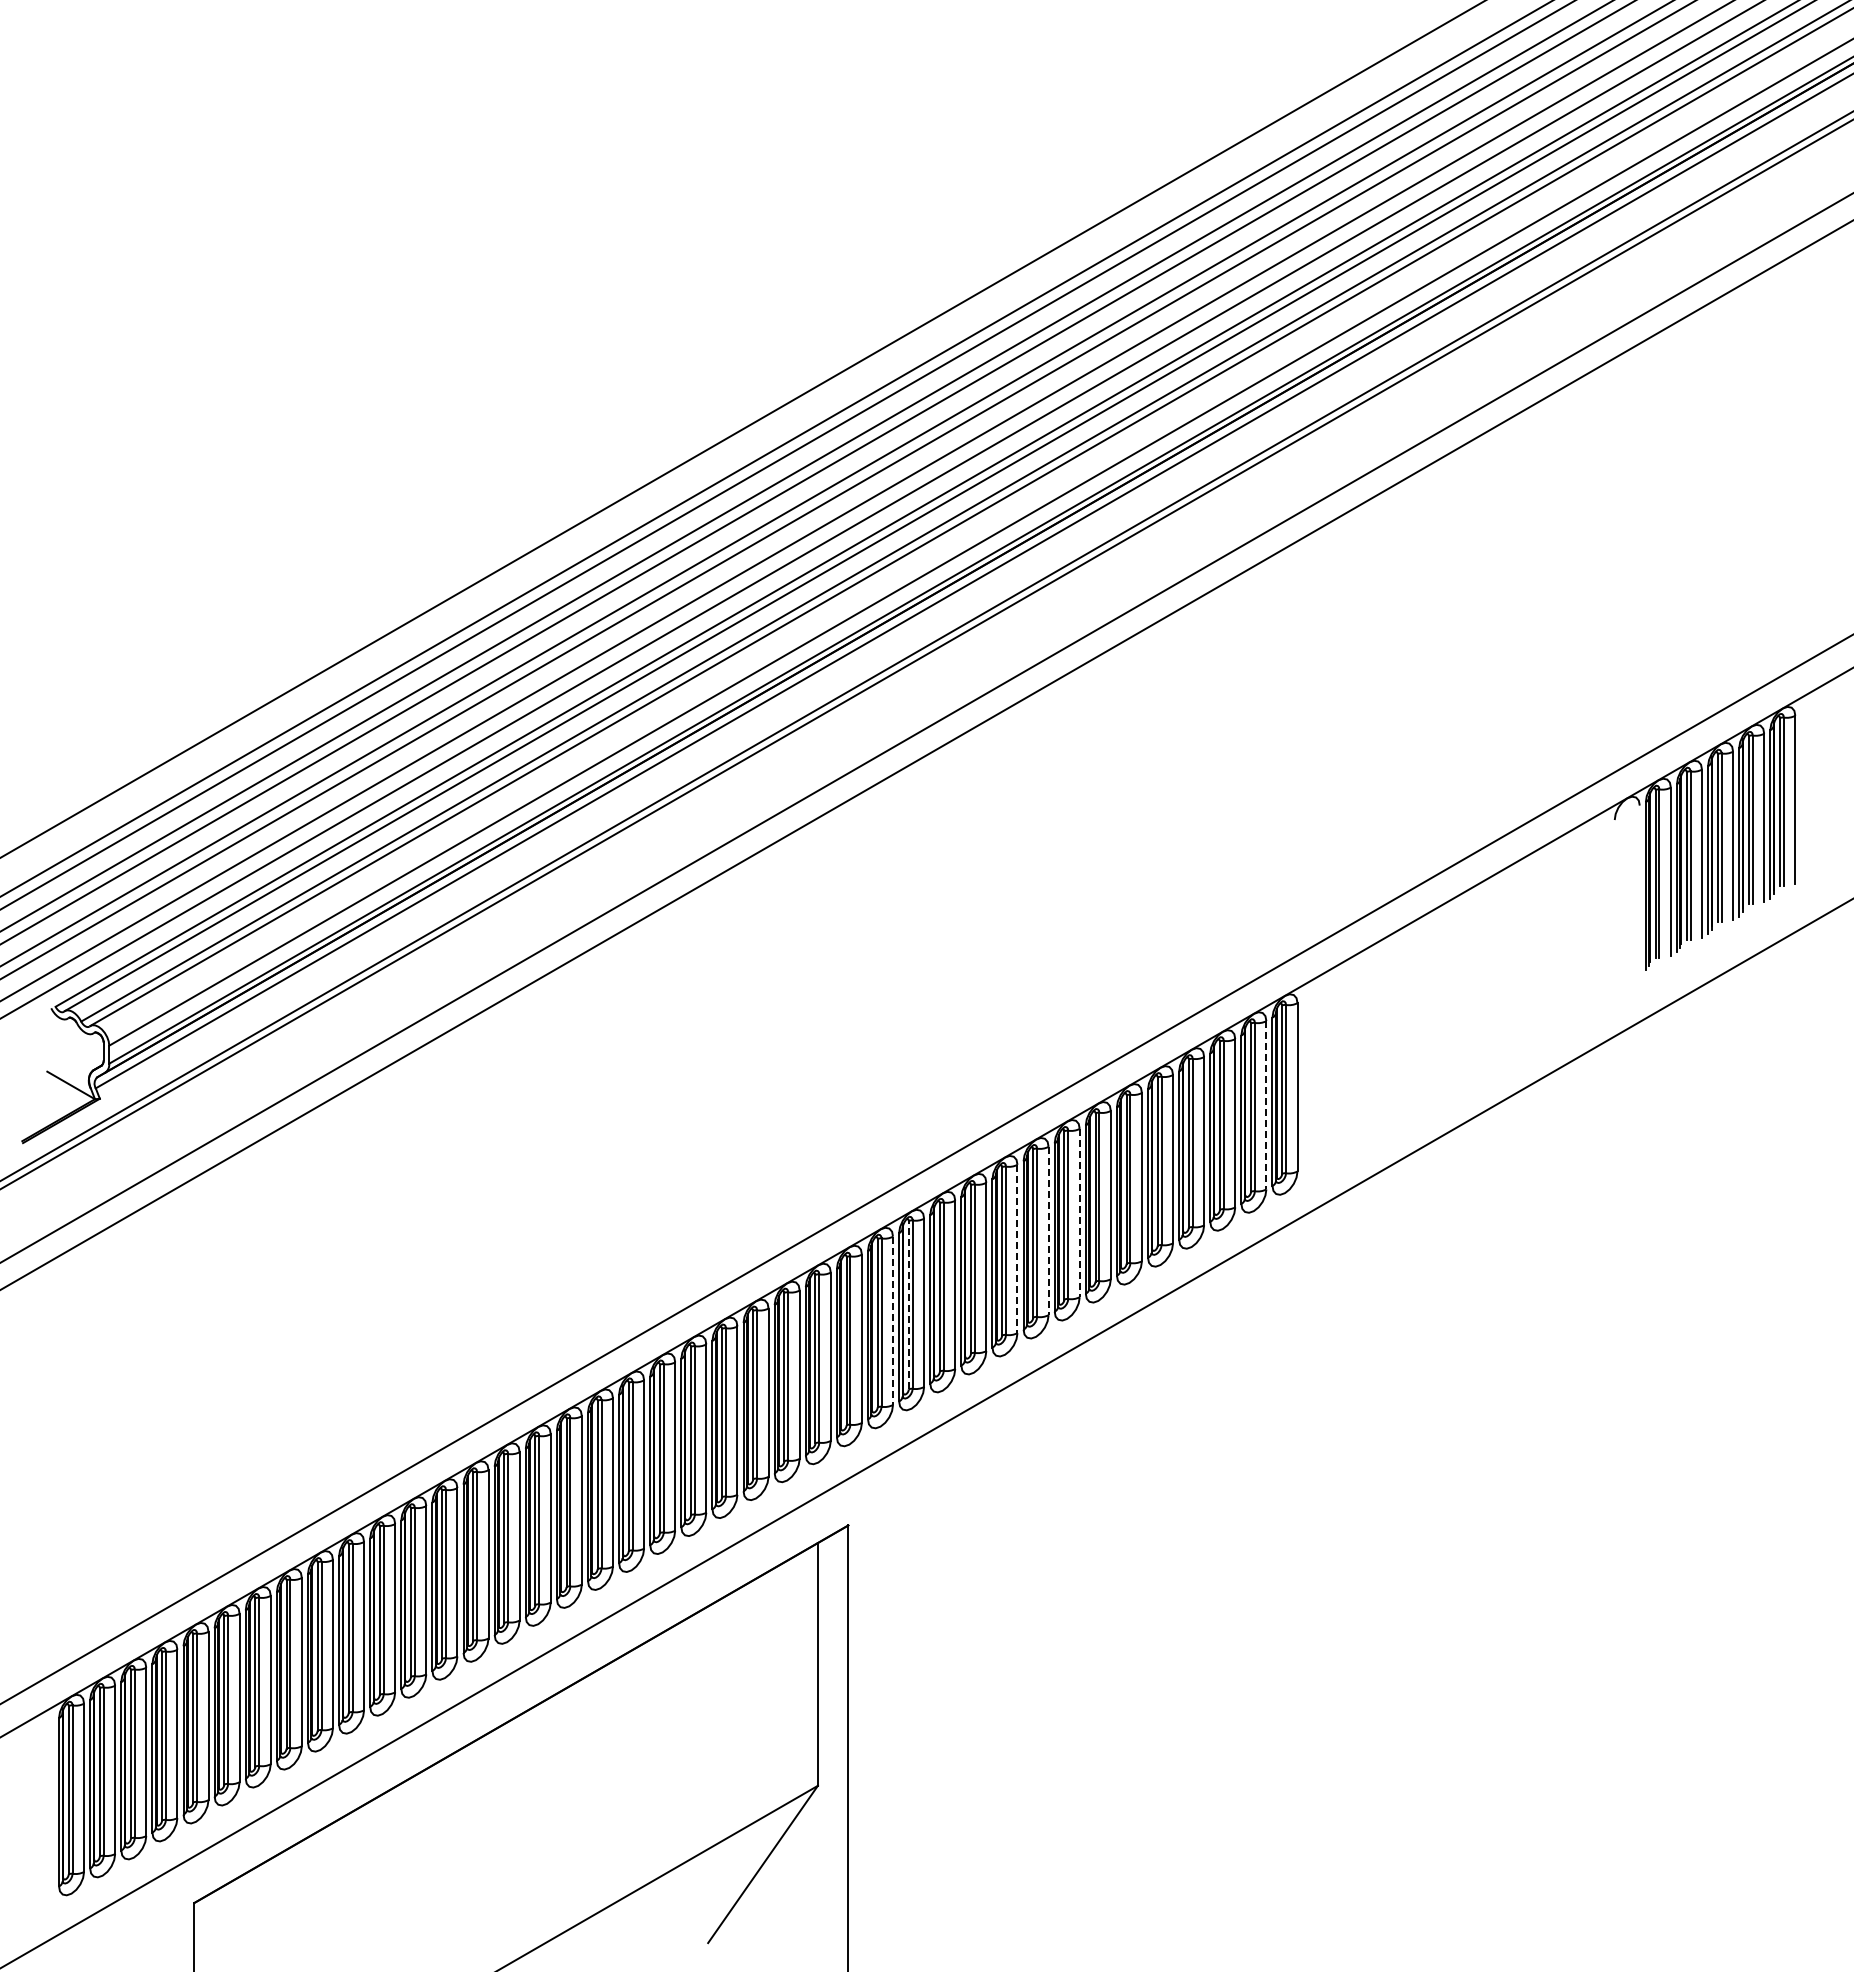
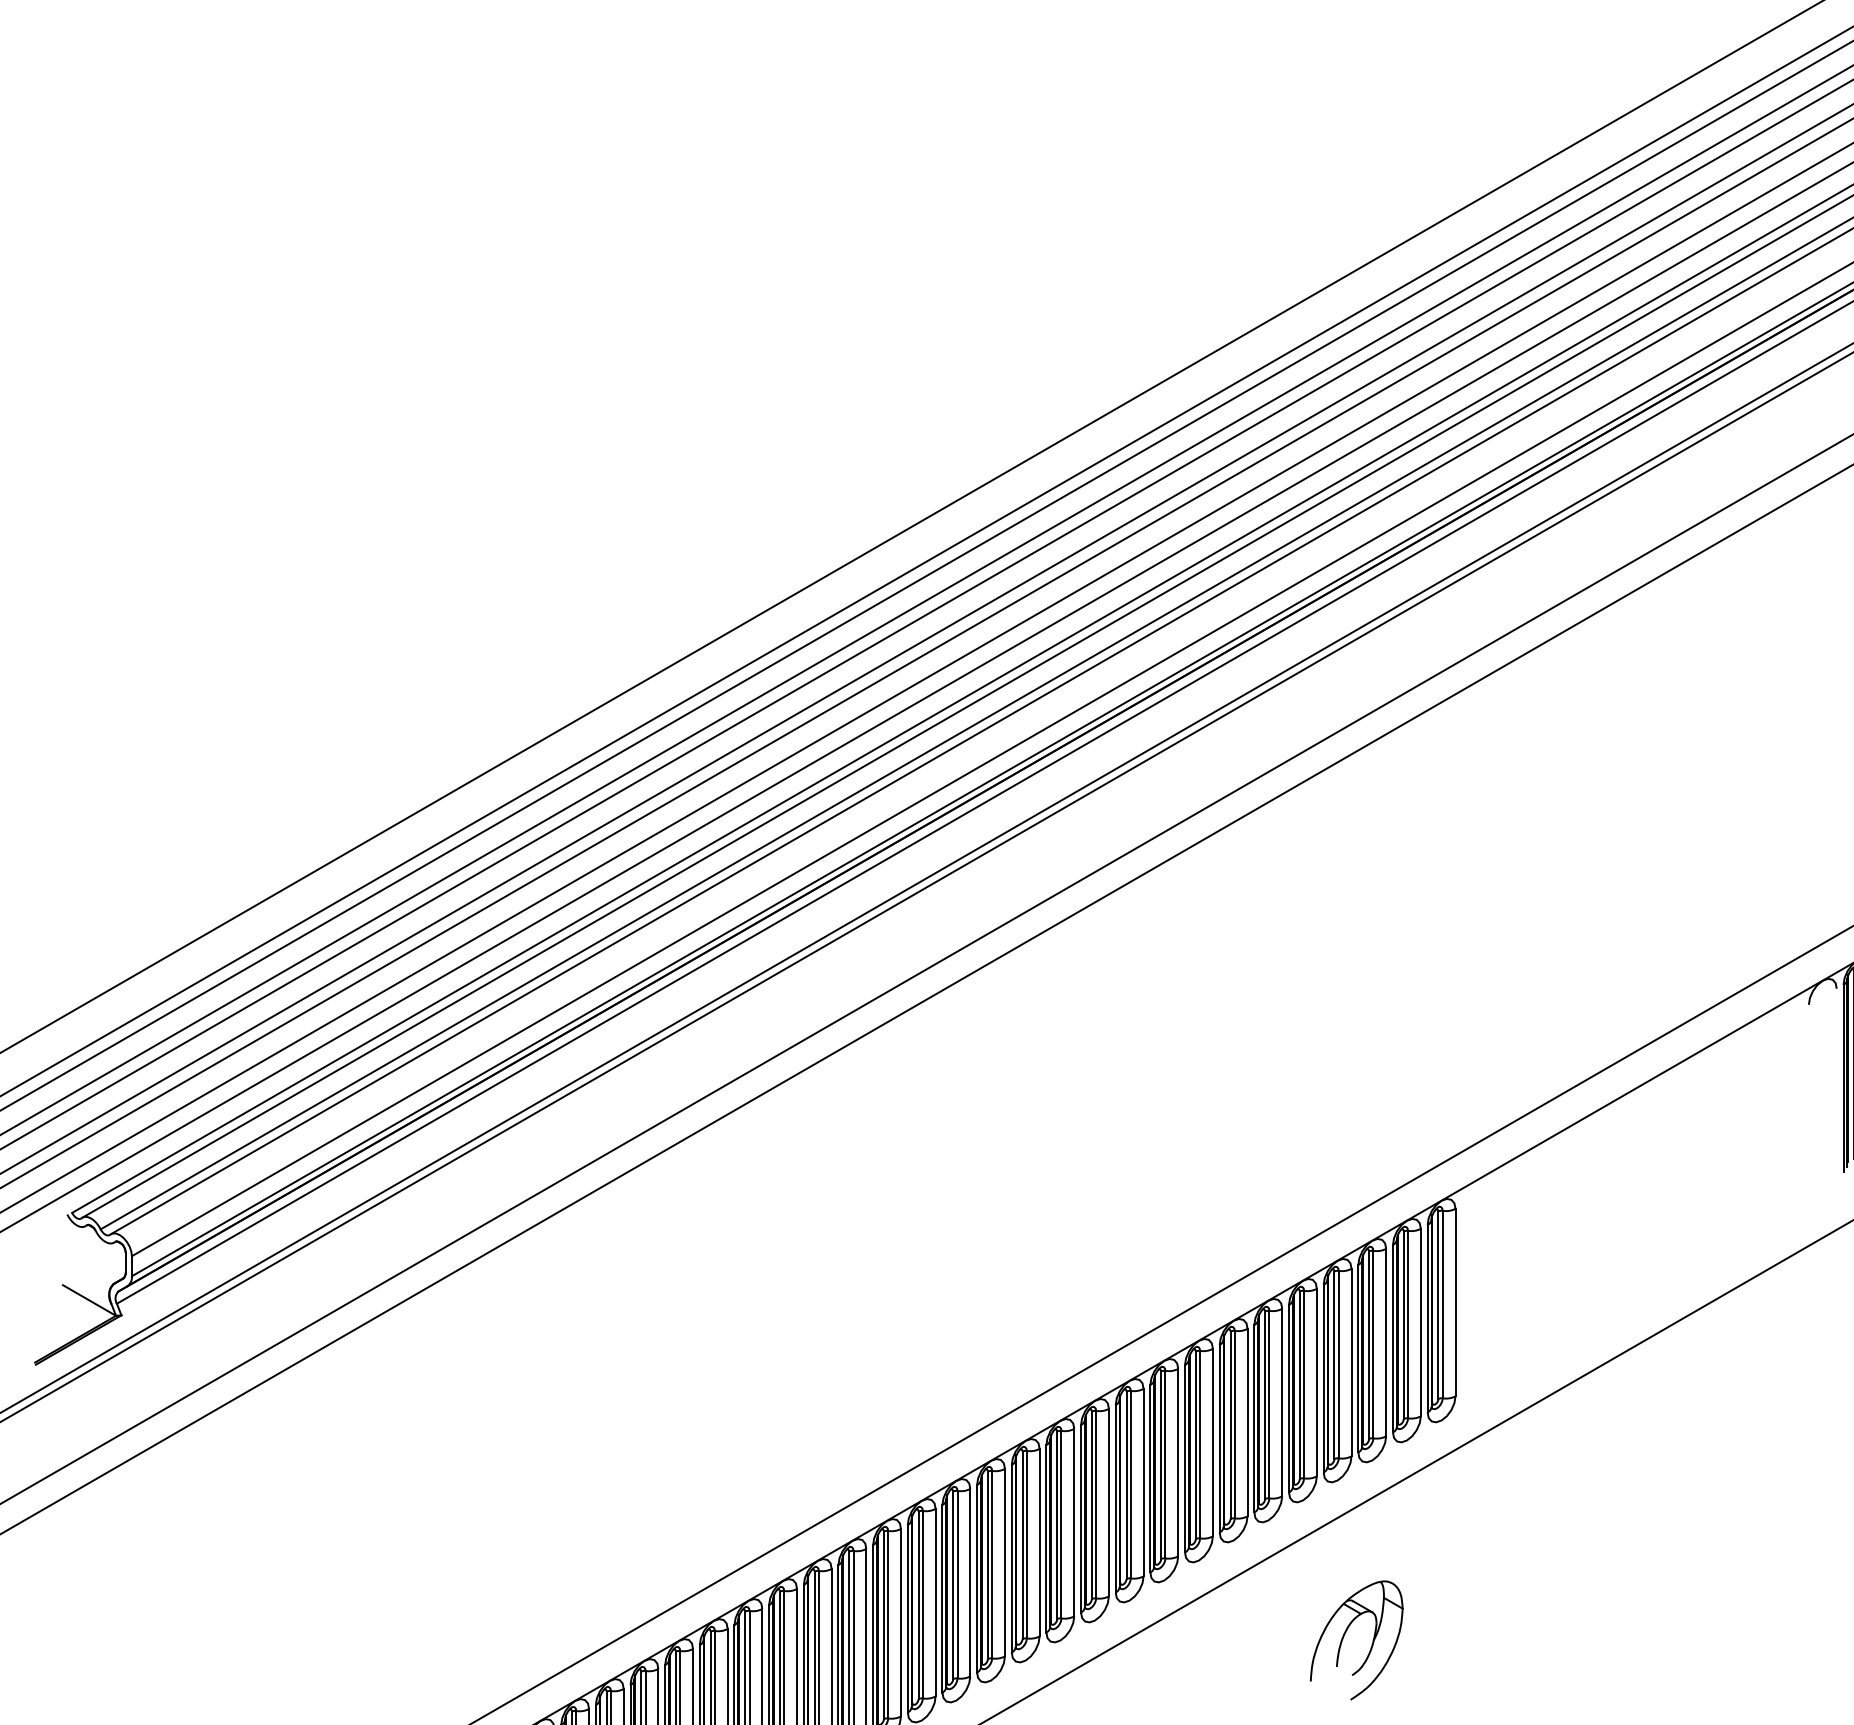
line: (1266, 1105) -> (1420, 1322), dashed -> solid
line: (1079, 1213) -> (1212, 1443), dashed -> solid
line: (1048, 1231) -> (1178, 1463), dashed -> solid
line: (1017, 1249) -> (1143, 1483), dashed -> solid
line: (908, 1304) -> (1022, 1544), dashed -> solid
line: (893, 1321) -> (1005, 1563), dashed -> solid
part: (1198, 1386) -> (1345, 1635), added

